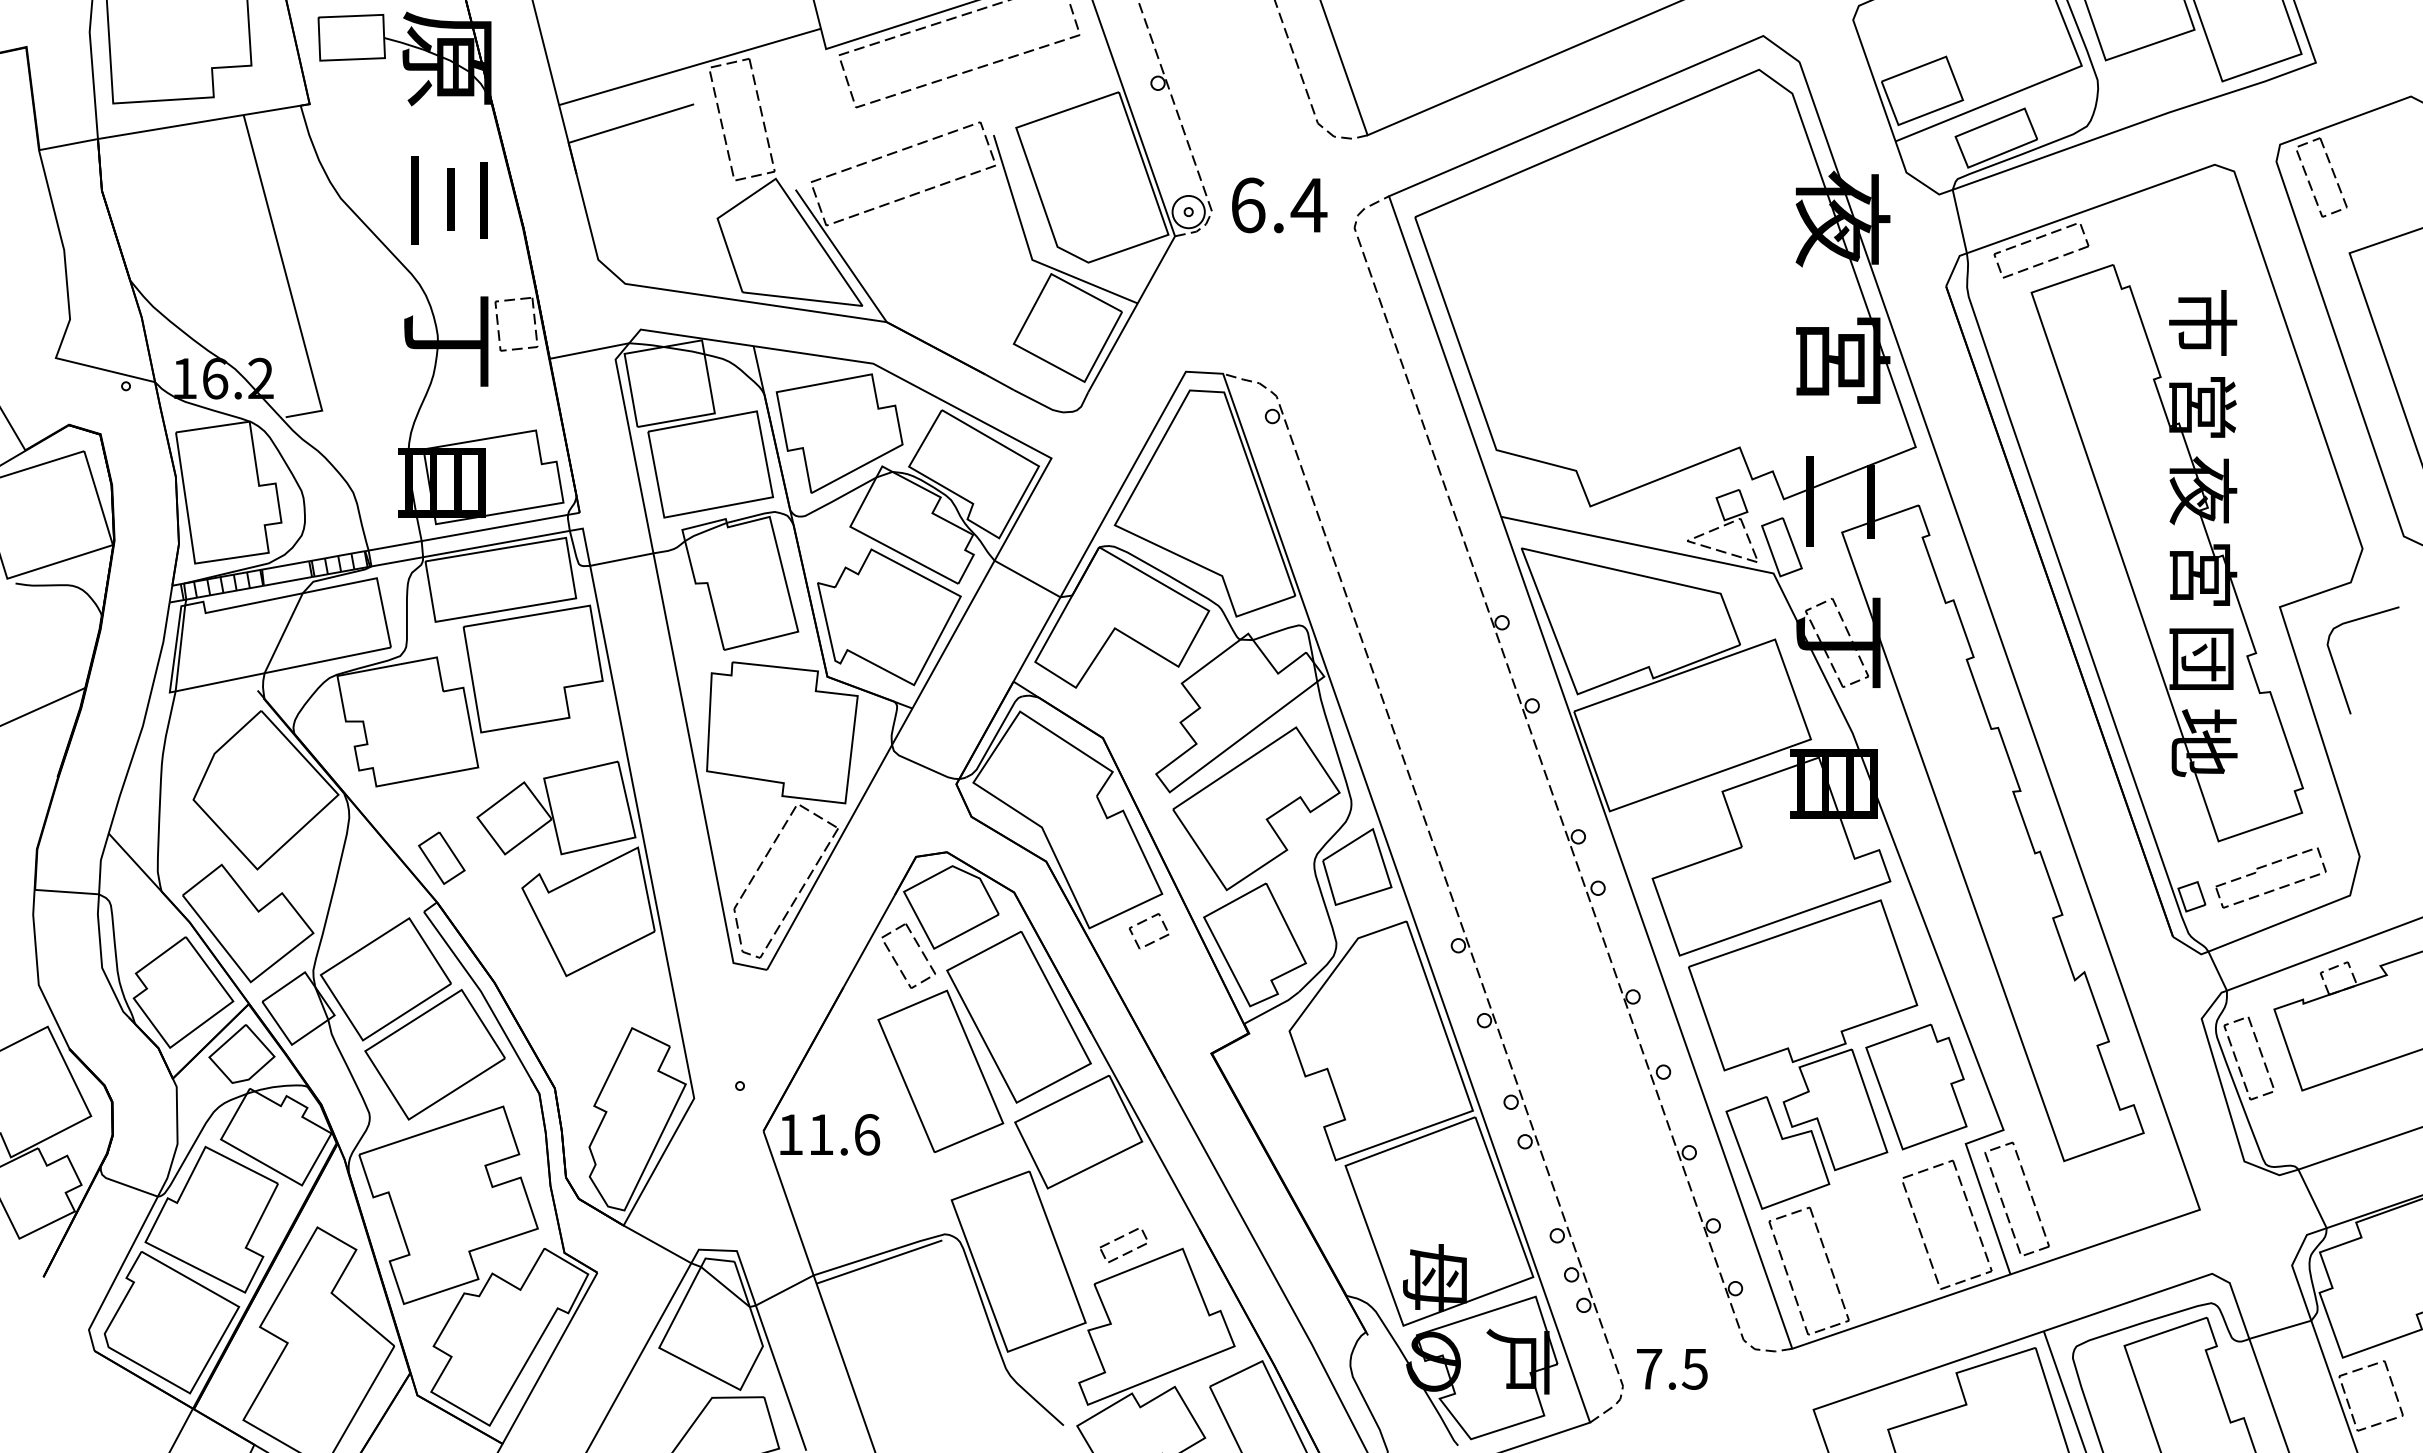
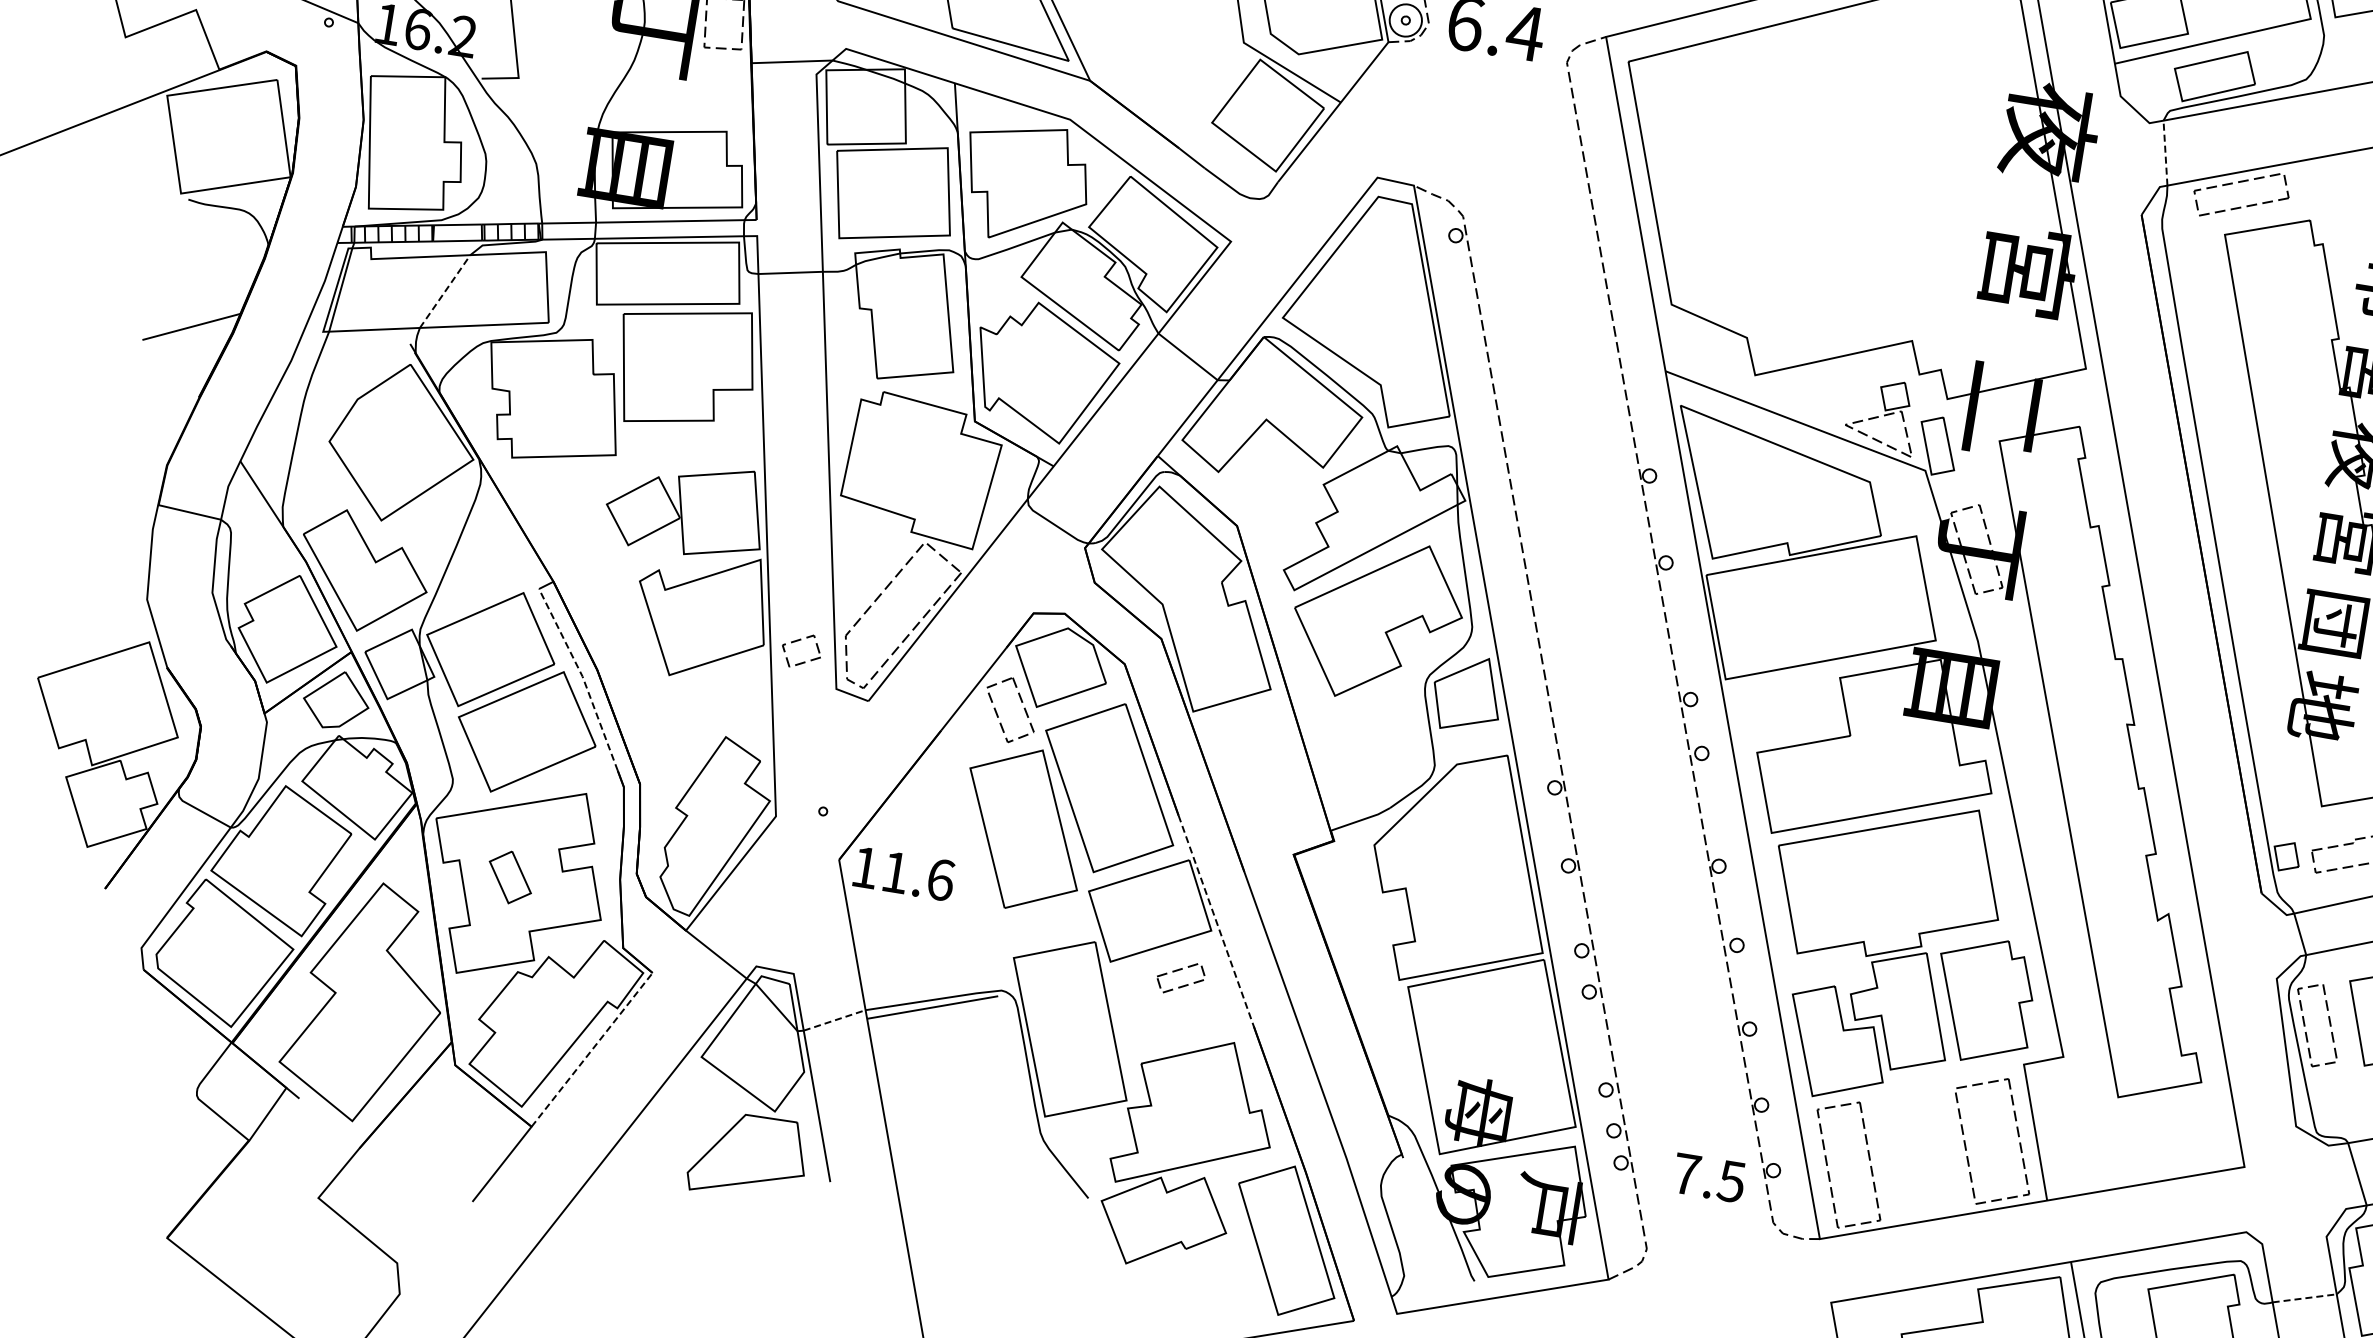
line: (1959, 221) -> (2165, 153), solid -> dashed
line: (283, 632) -> (445, 290), solid -> dashed
part: (441, 857) -> (510, 876), moved
part: (1143, 922) -> (797, 641), moved
part: (1254, 944) -> (1353, 754), removed
line: (481, 992) -> (582, 677), solid -> dashed
line: (1145, 1131) -> (1216, 921), solid -> dashed
part: (2003, 1201) -> (2051, 1127), removed
part: (1120, 1238) -> (1178, 970), moved
line: (784, 1290) -> (834, 1020), solid -> dashed
line: (2280, 1329) -> (2304, 1298), solid -> dashed
line: (550, 1358) -> (592, 1050), solid -> dashed
text: (1672, 1369) -> (1709, 1178), moved

